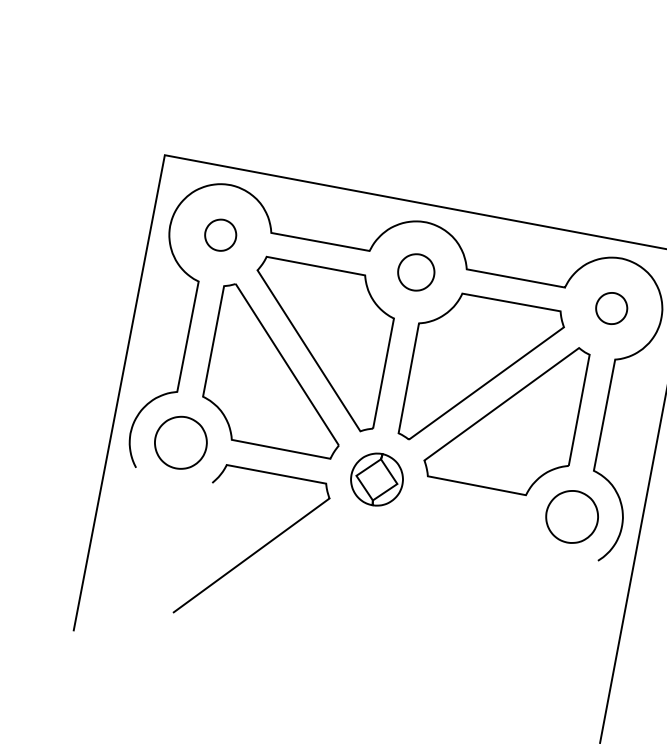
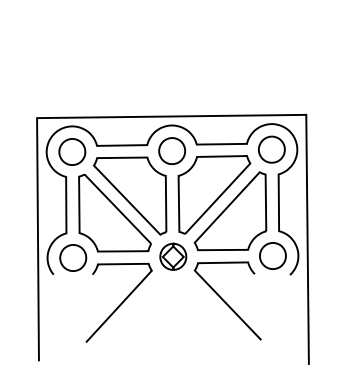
part: (221, 234) -> (72, 151), size x1.67
part: (416, 271) -> (172, 150), size x1.43
part: (610, 308) -> (271, 149), size x1.67
curve: (461, 587) -> (225, 301), added

